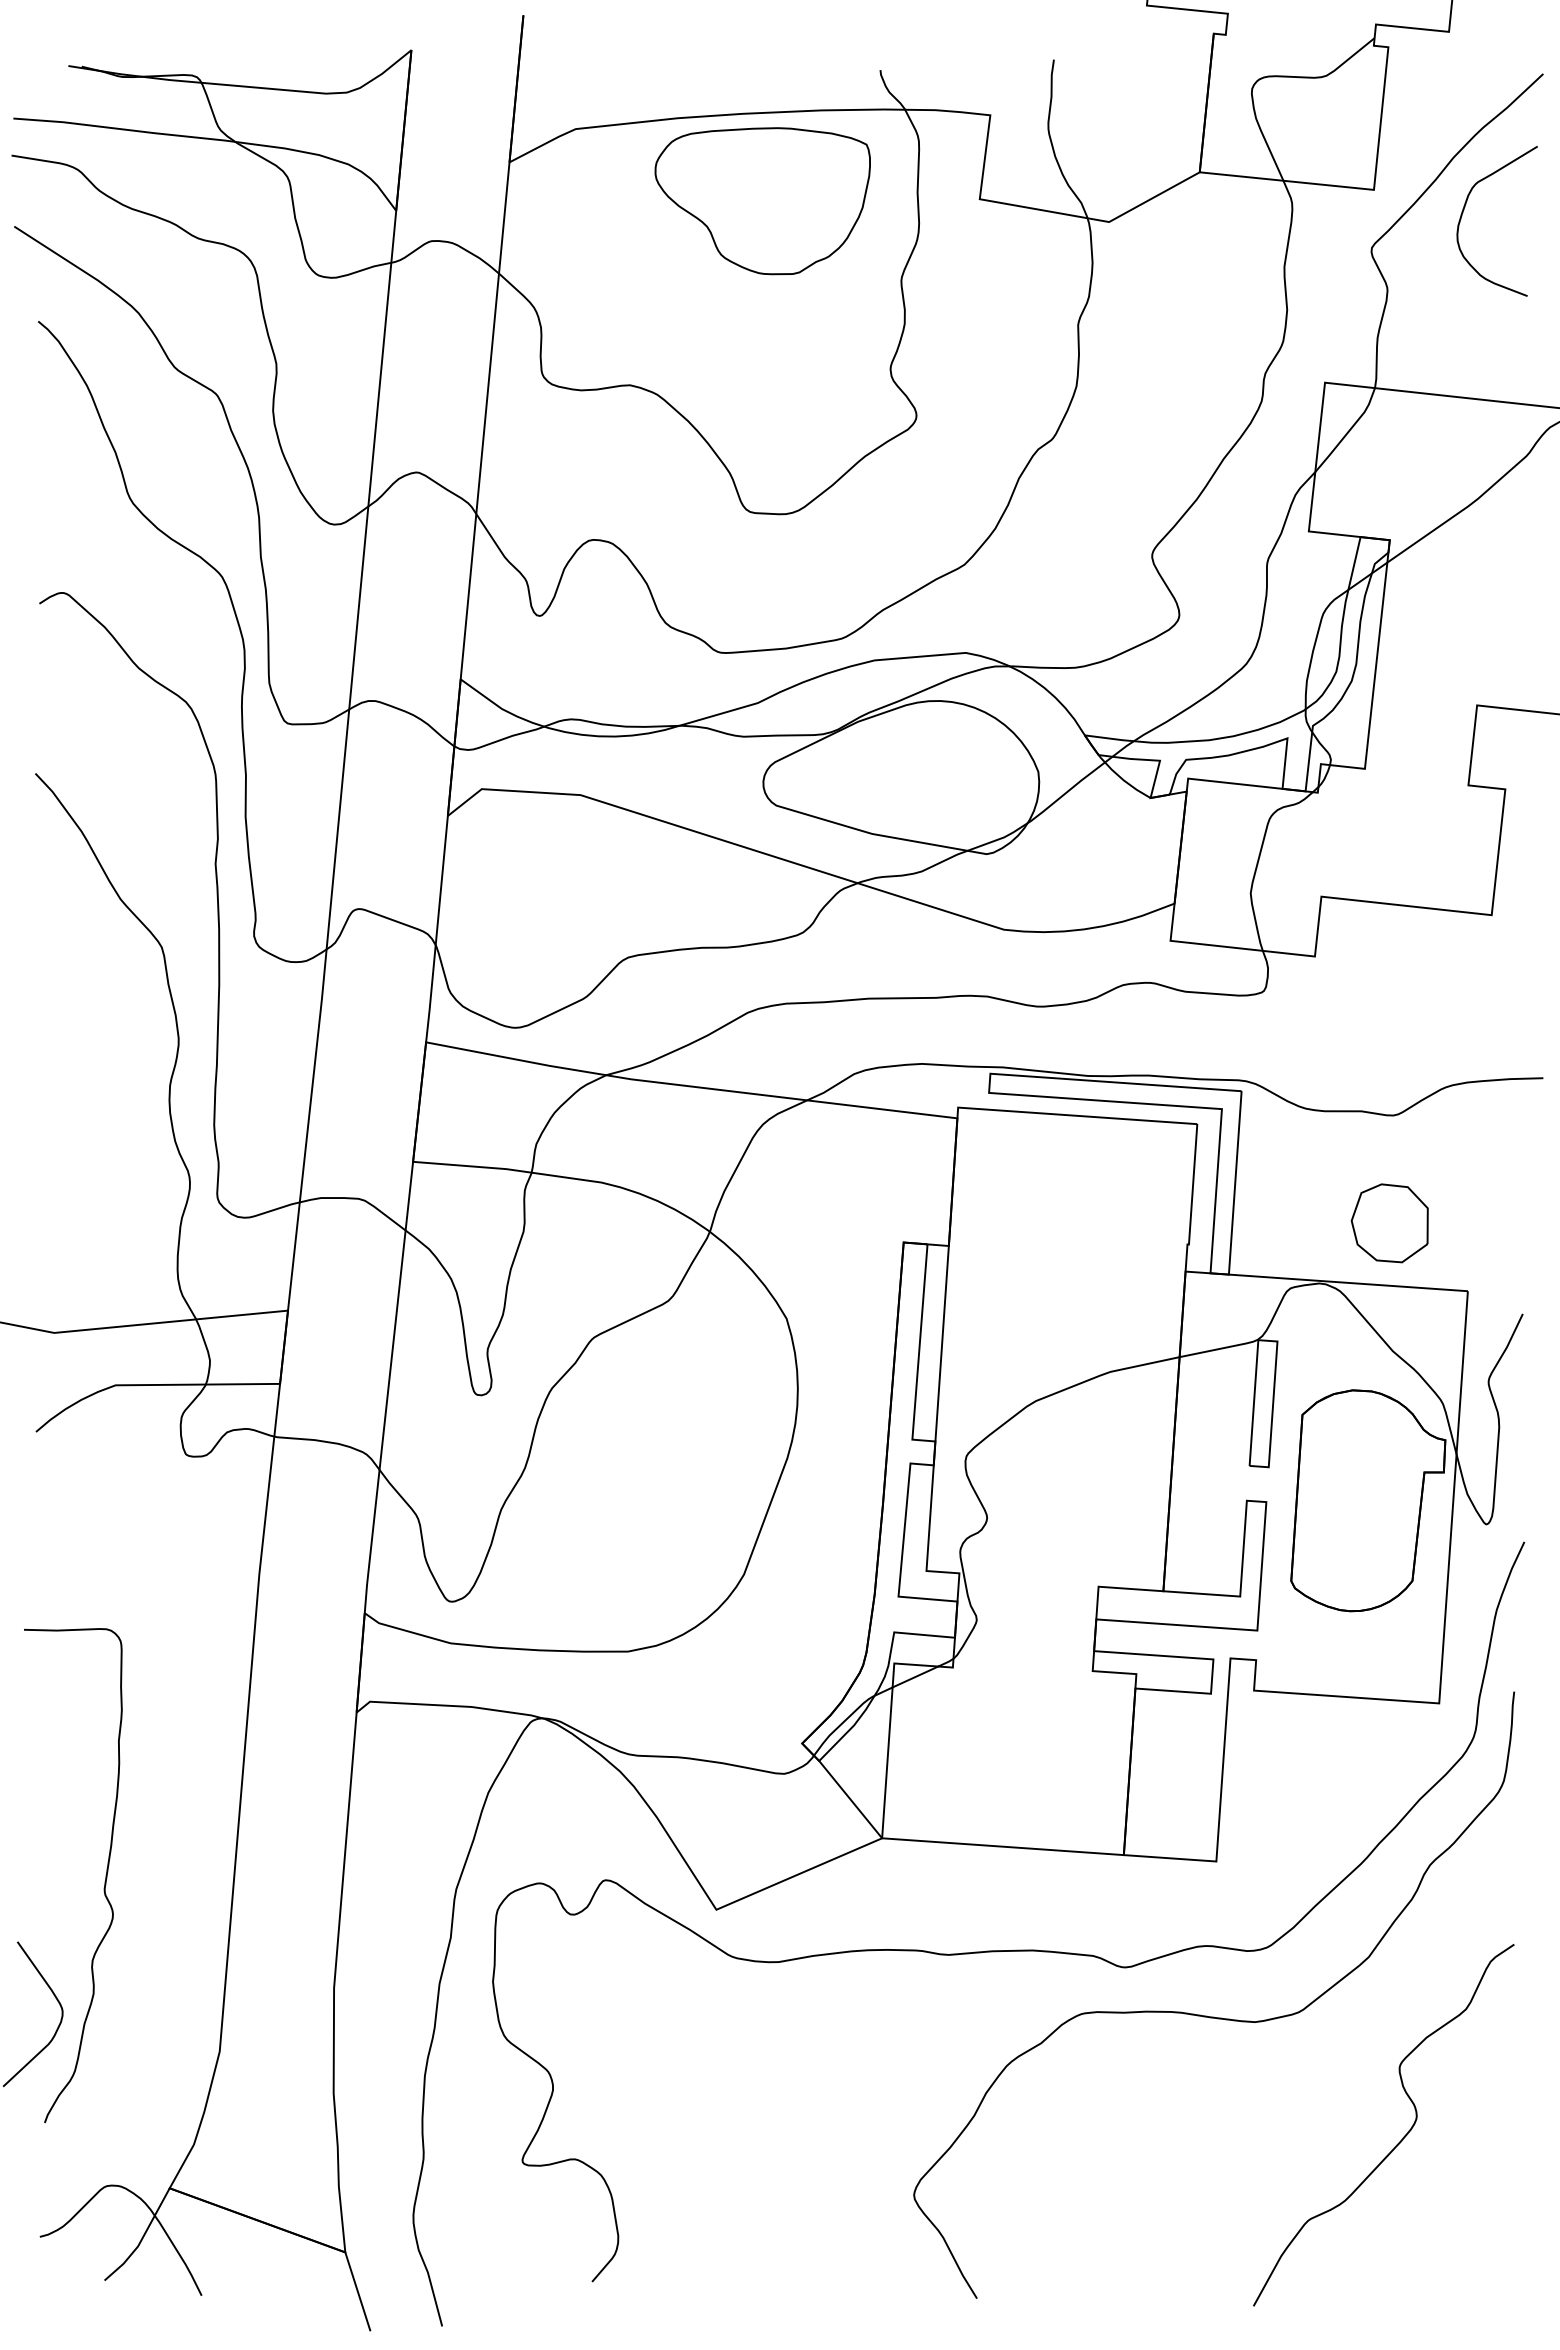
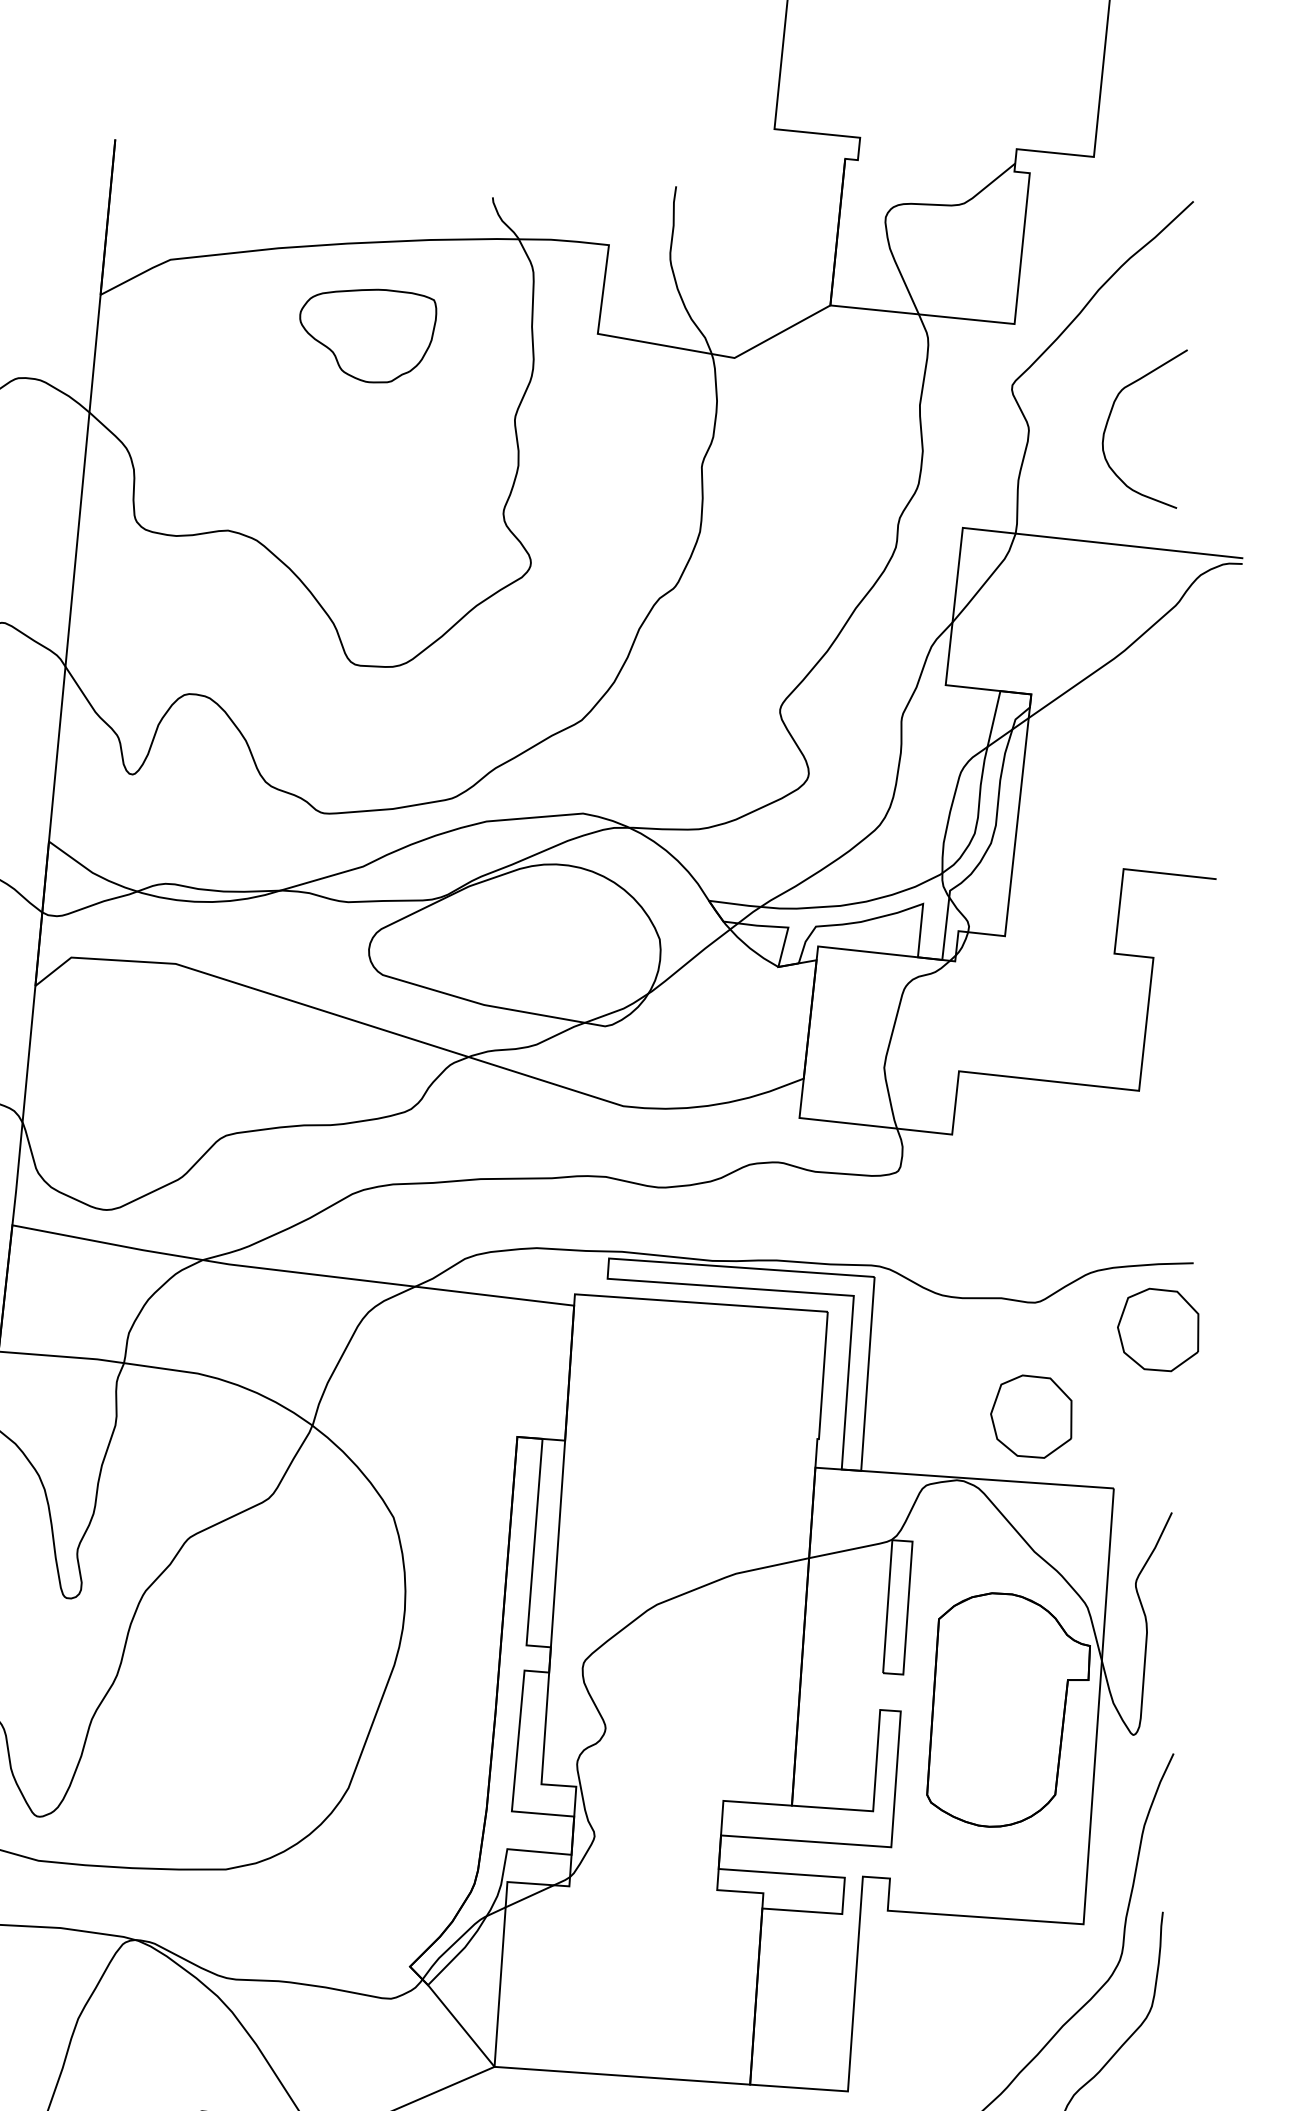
part: (762, 201) -> (368, 336), size x0.6
curve: (1464, 210) -> (1110, 417), moved
part: (1509, 1141) -> (1157, 1330), added

